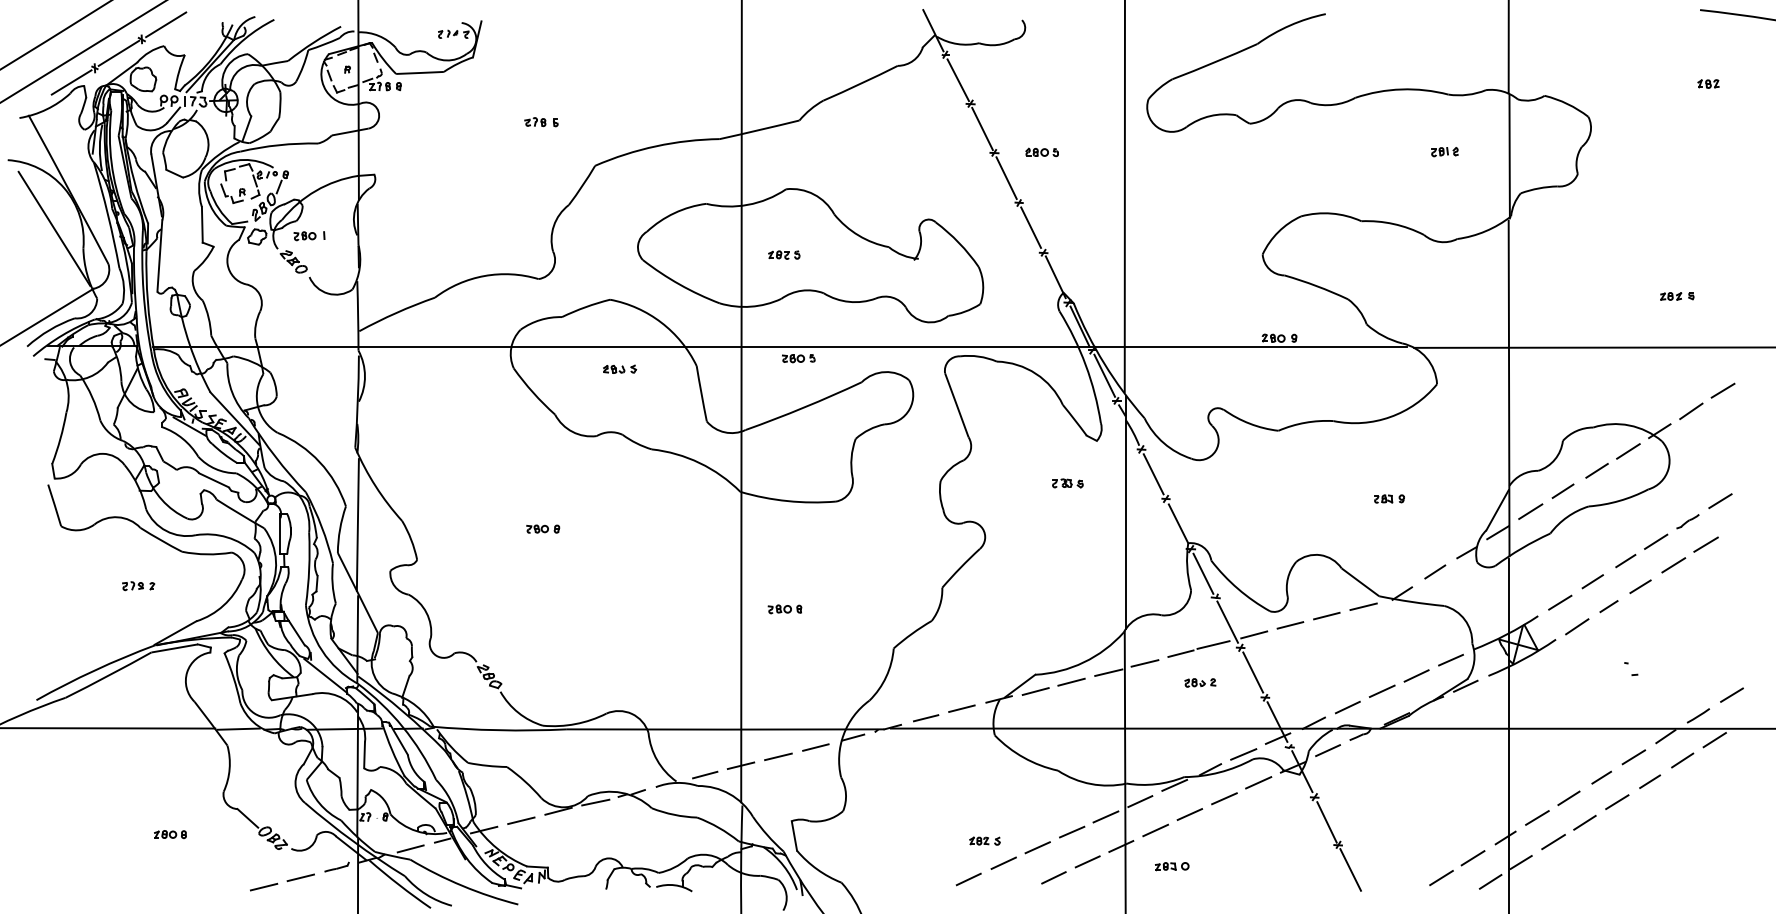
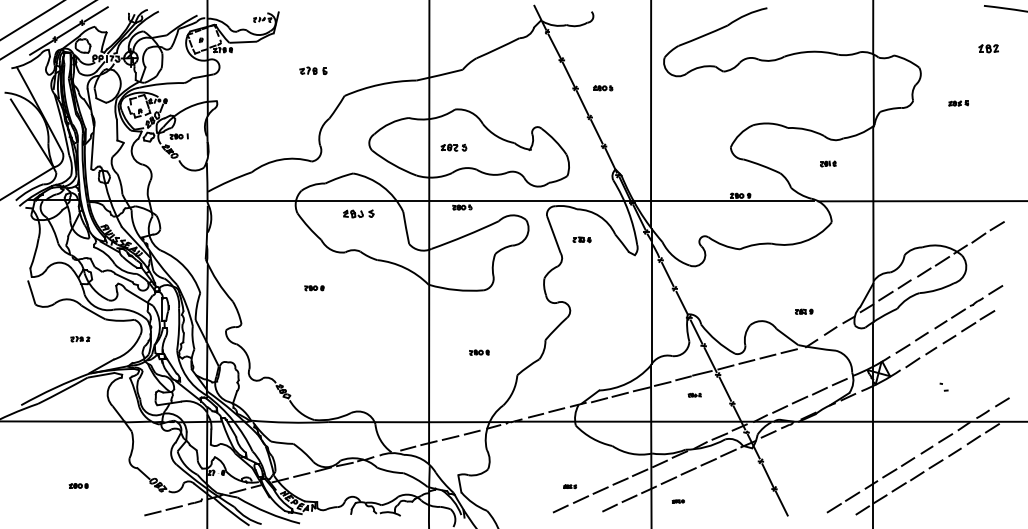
part: (1707, 83) -> (988, 48), size x1.6
part: (541, 121) -> (313, 70), size x1.4
part: (1445, 151) -> (828, 163), moved
part: (783, 254) -> (453, 147), size x1.4
part: (1676, 296) -> (958, 103), moved
part: (619, 368) -> (358, 213), size x1.6
part: (1066, 482) -> (581, 239), moved
part: (1389, 498) -> (804, 311), moved
part: (543, 529) -> (314, 288), moved
part: (785, 609) -> (479, 352), moved
part: (1199, 683) -> (694, 395), size x0.7
part: (170, 833) -> (78, 485), moved
part: (983, 840) -> (569, 486), size x0.7
part: (1172, 866) -> (678, 501), size x0.6

